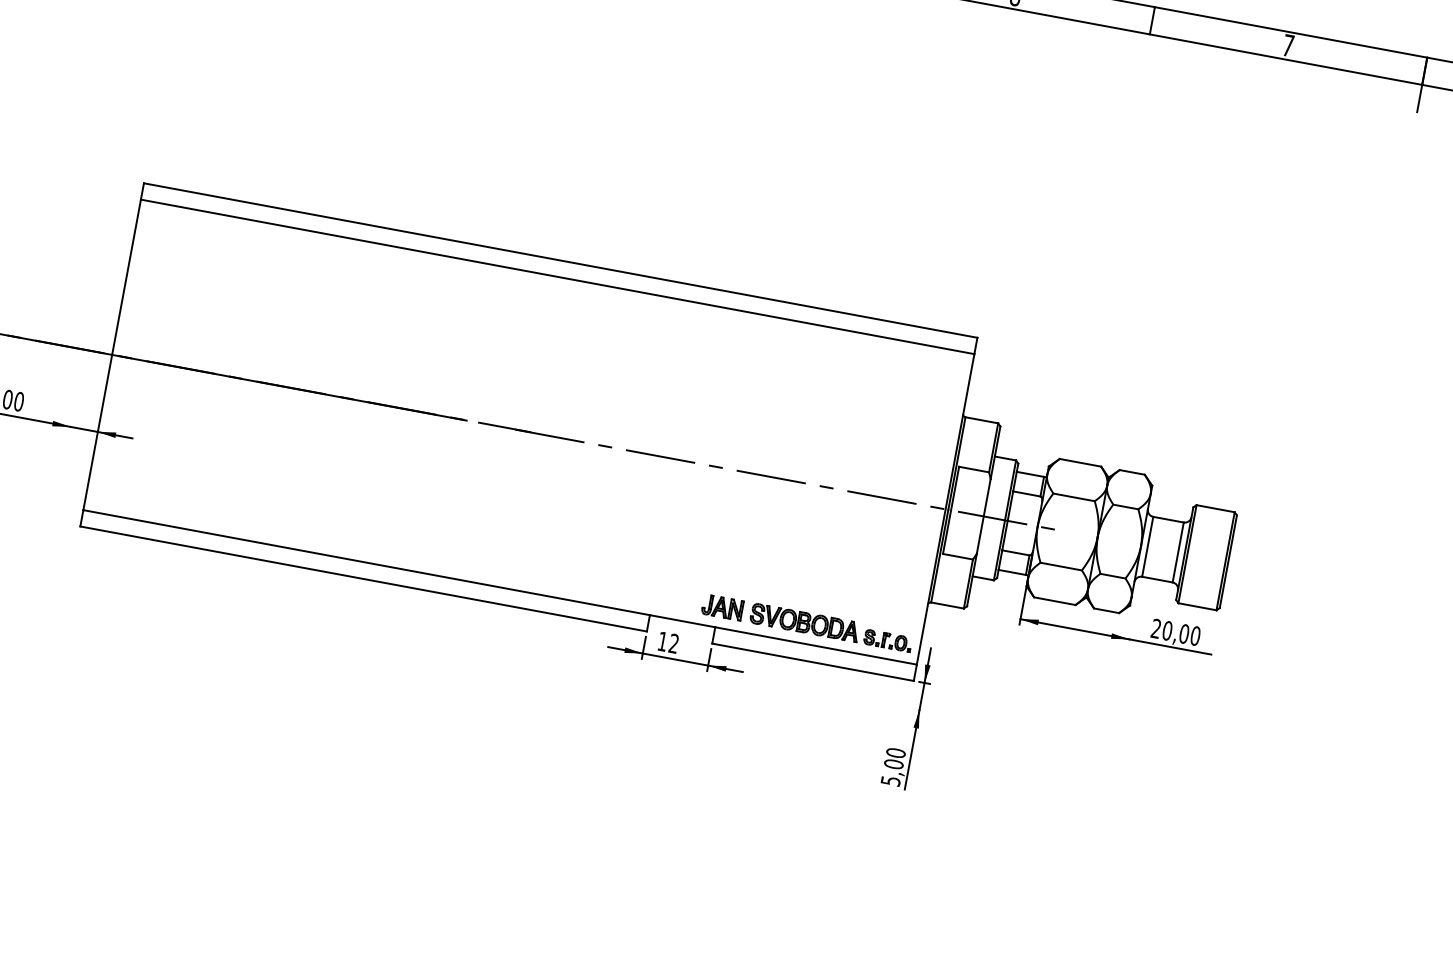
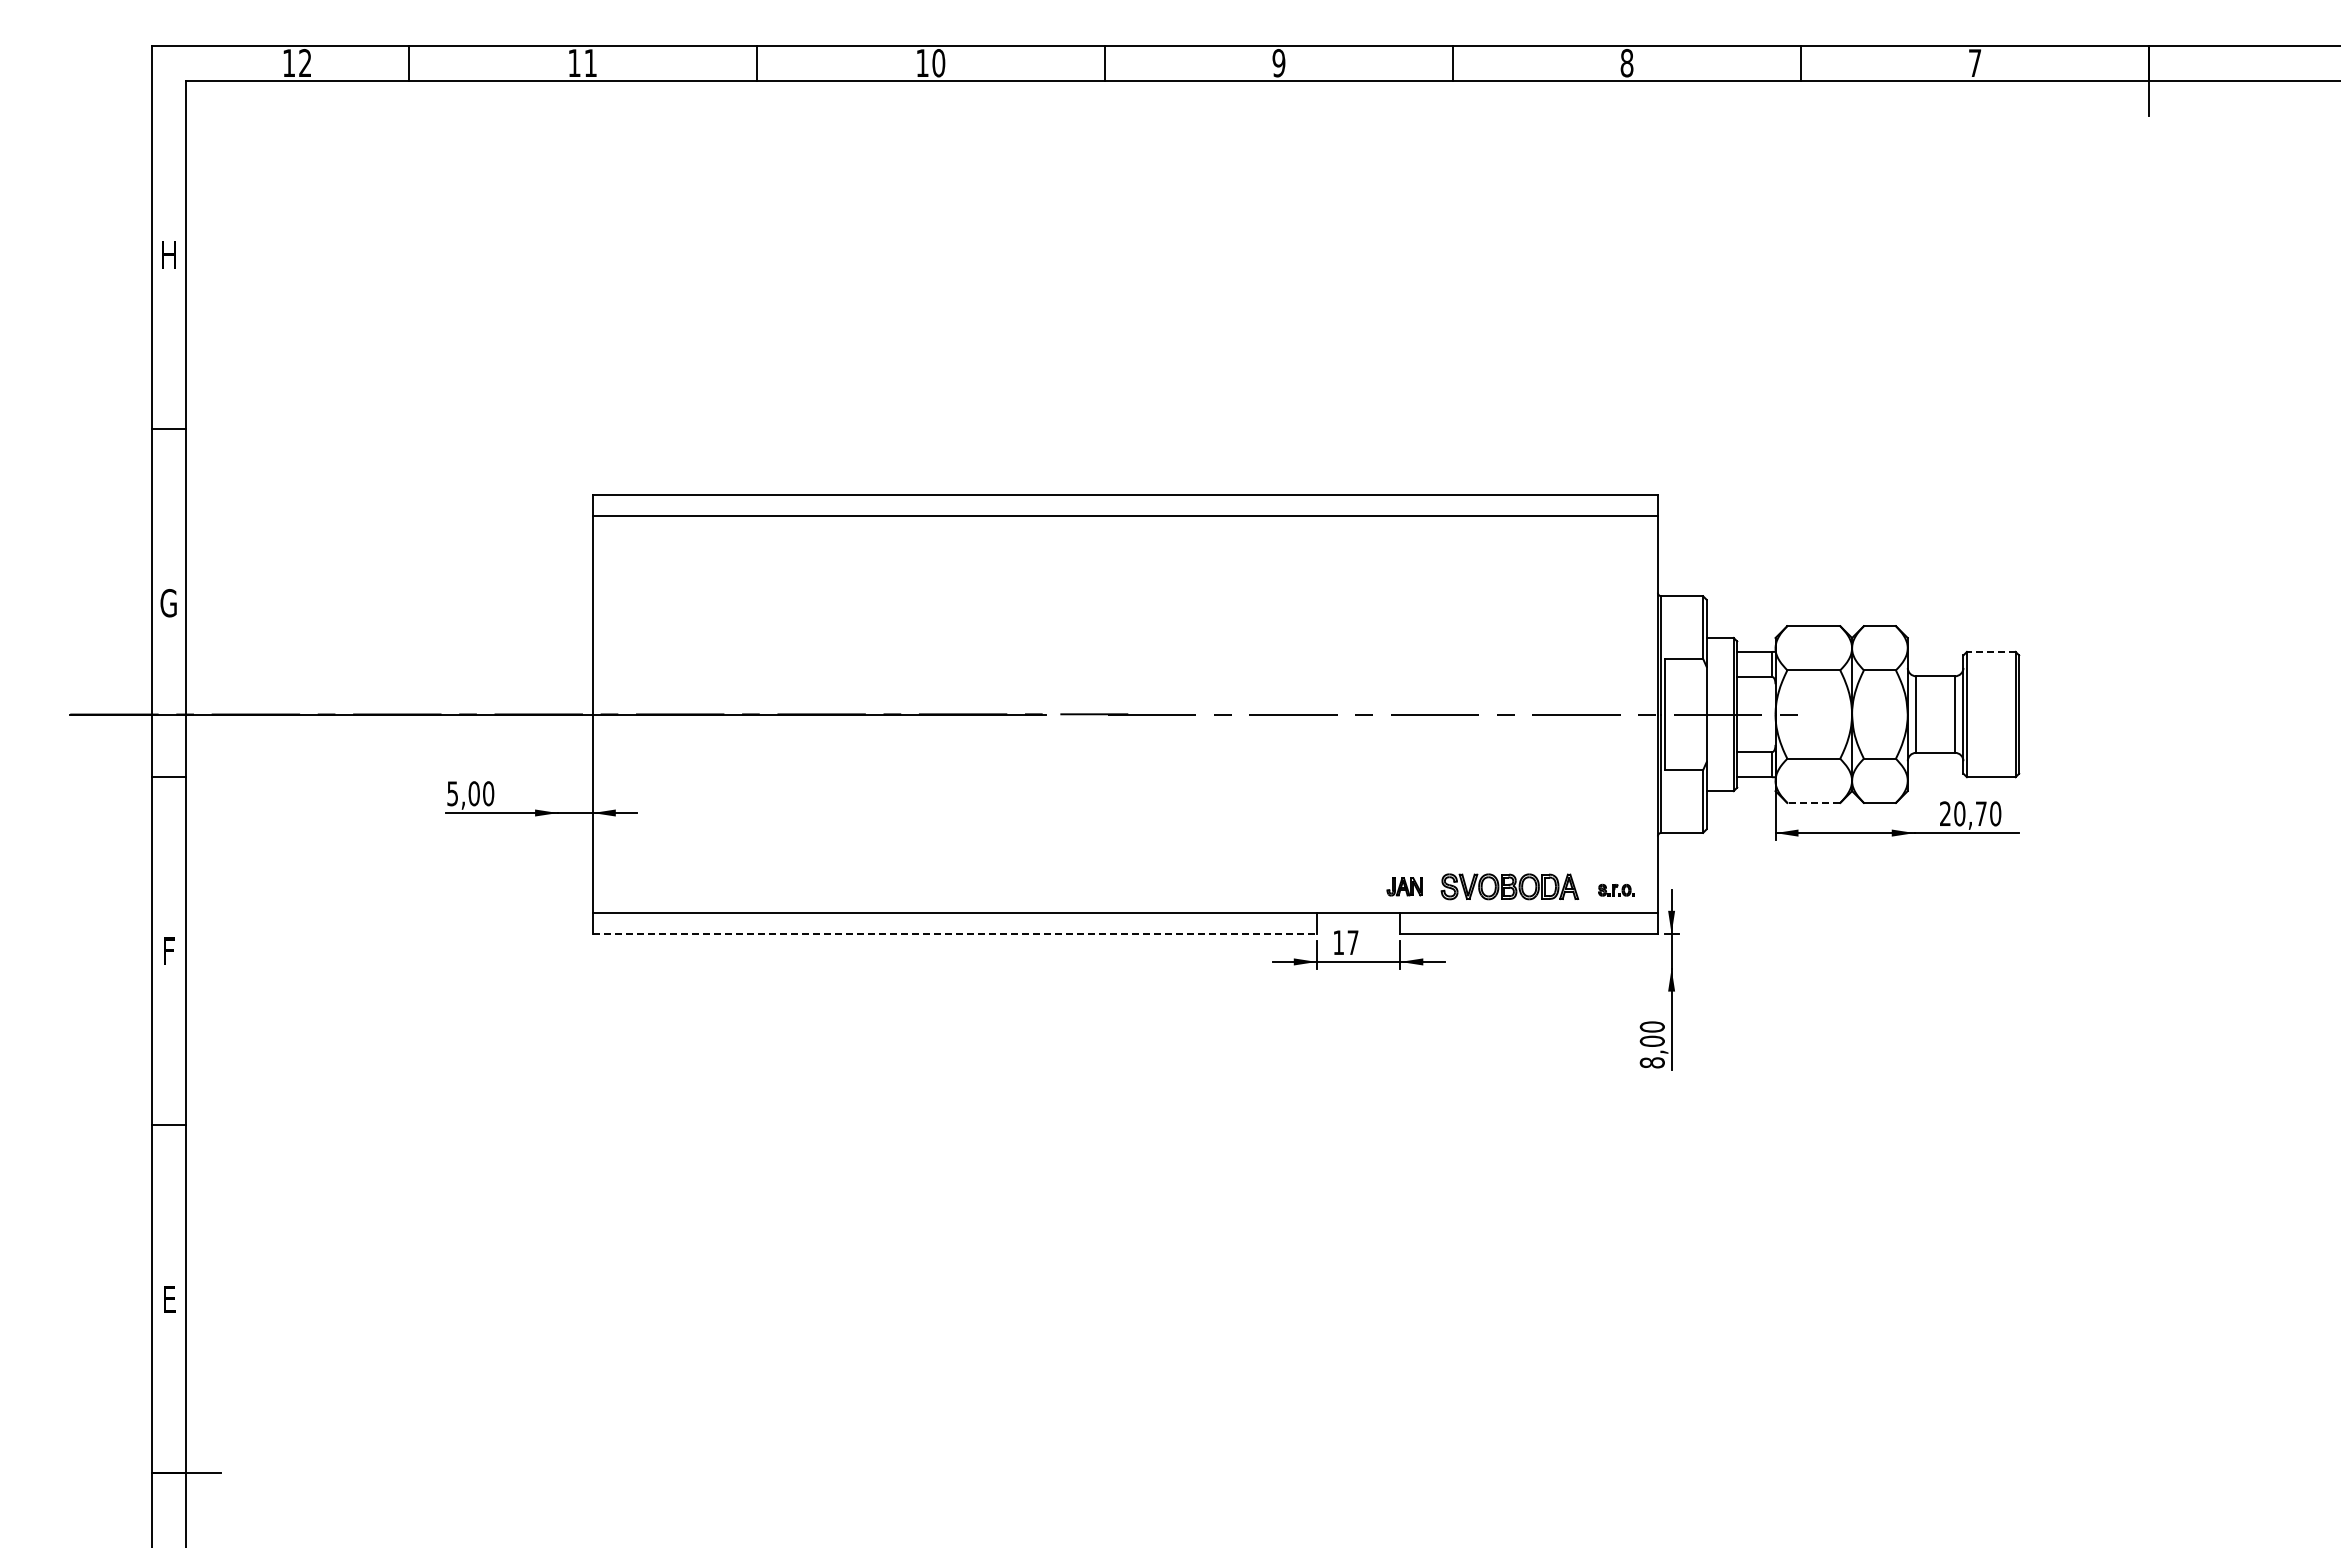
line: (1215, 508) -> (1990, 651), solid -> dashed
line: (363, 578) -> (954, 933), solid -> dashed
line: (1054, 600) -> (1813, 802), solid -> dashed
part: (722, 607) -> (1404, 886), size x0.7
text: (1183, 633) -> (1980, 813), 20,00 -> 20,70
part: (887, 641) -> (1616, 890), size x0.6
text: (673, 643) -> (1352, 942), 12 -> 17
text: (890, 780) -> (1651, 1062), 5,00 -> 8,00

